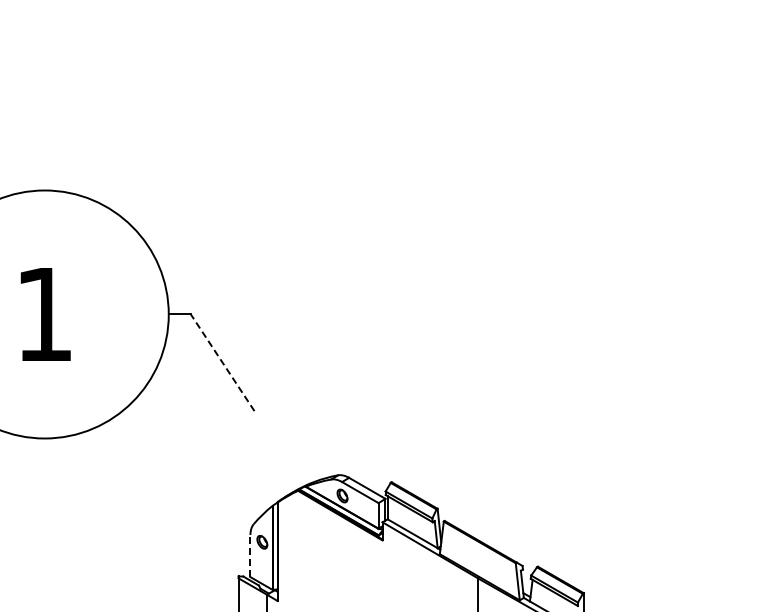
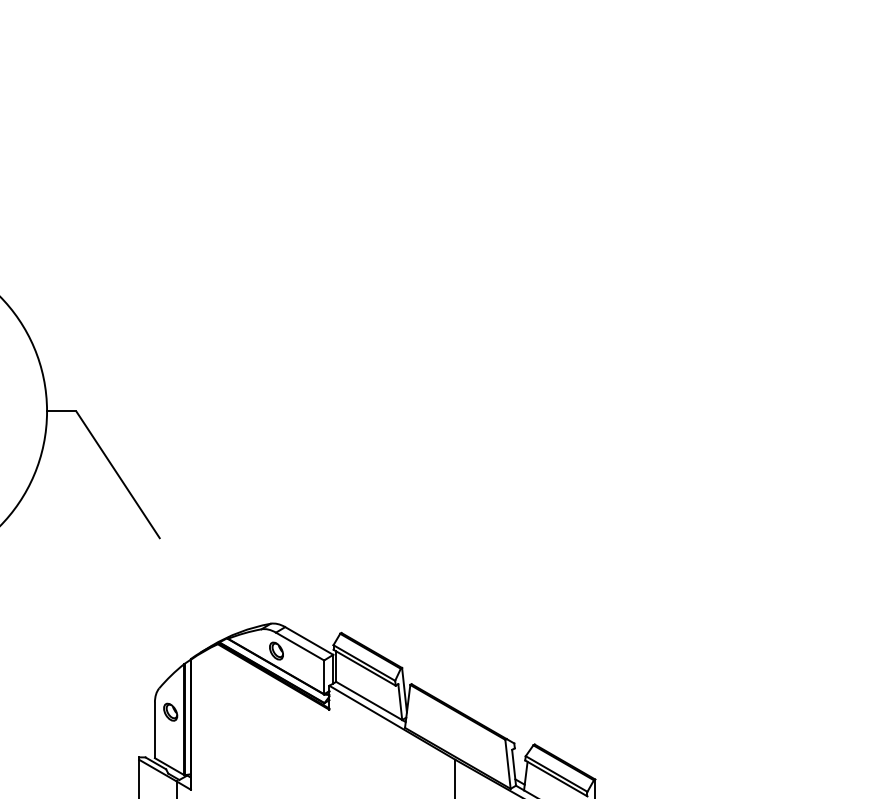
line: (222, 362) -> (118, 474), dashed -> solid
line: (250, 555) -> (155, 729), dashed -> solid

